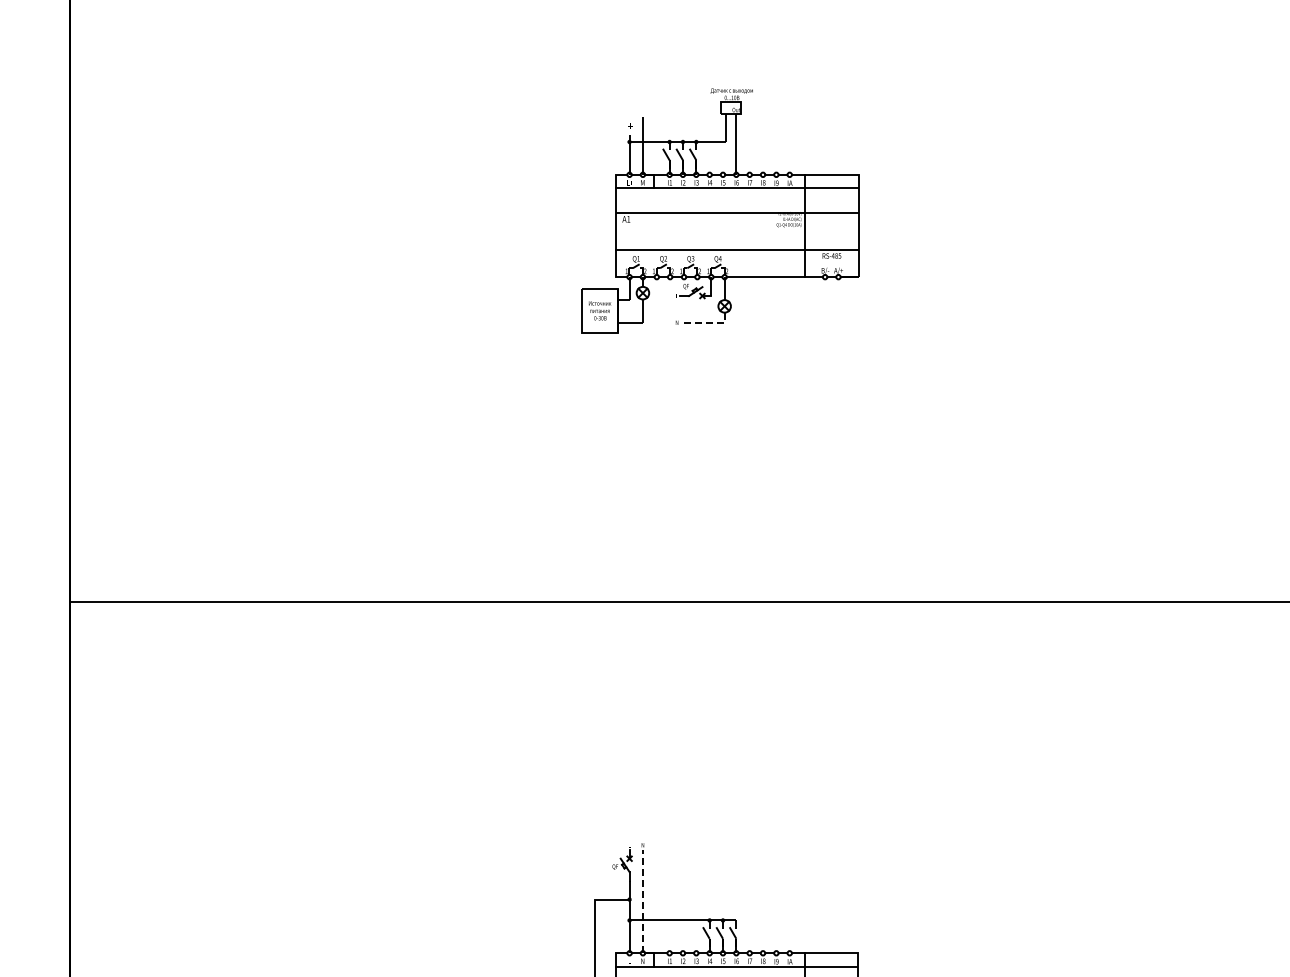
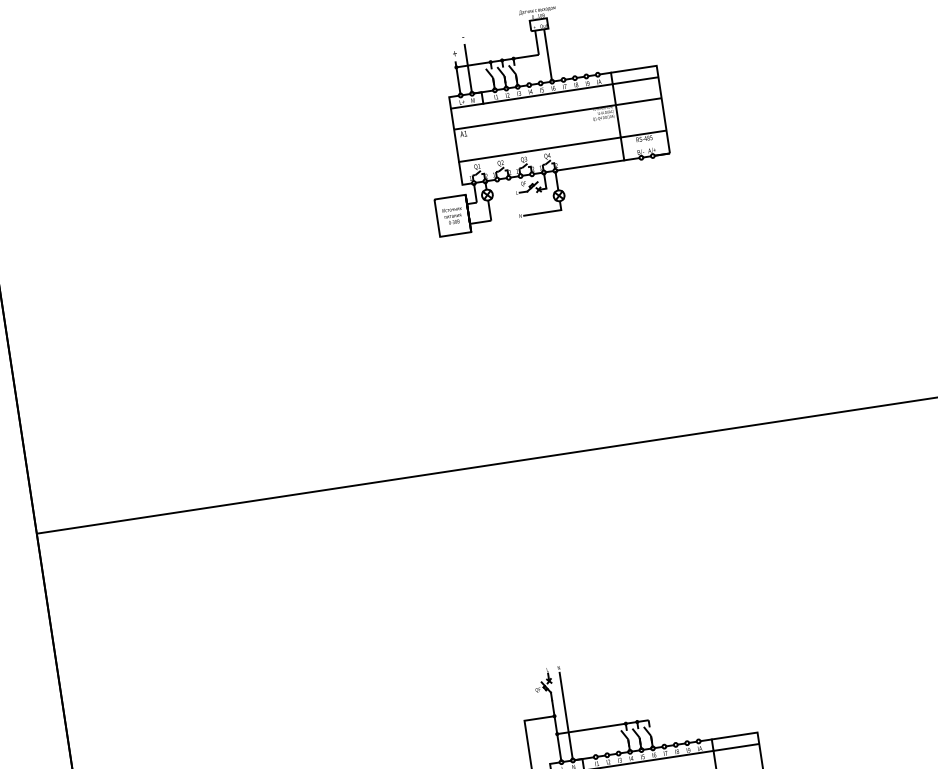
line: (707, 323) -> (546, 212), dashed -> solid
line: (642, 901) -> (565, 716), dashed -> solid

